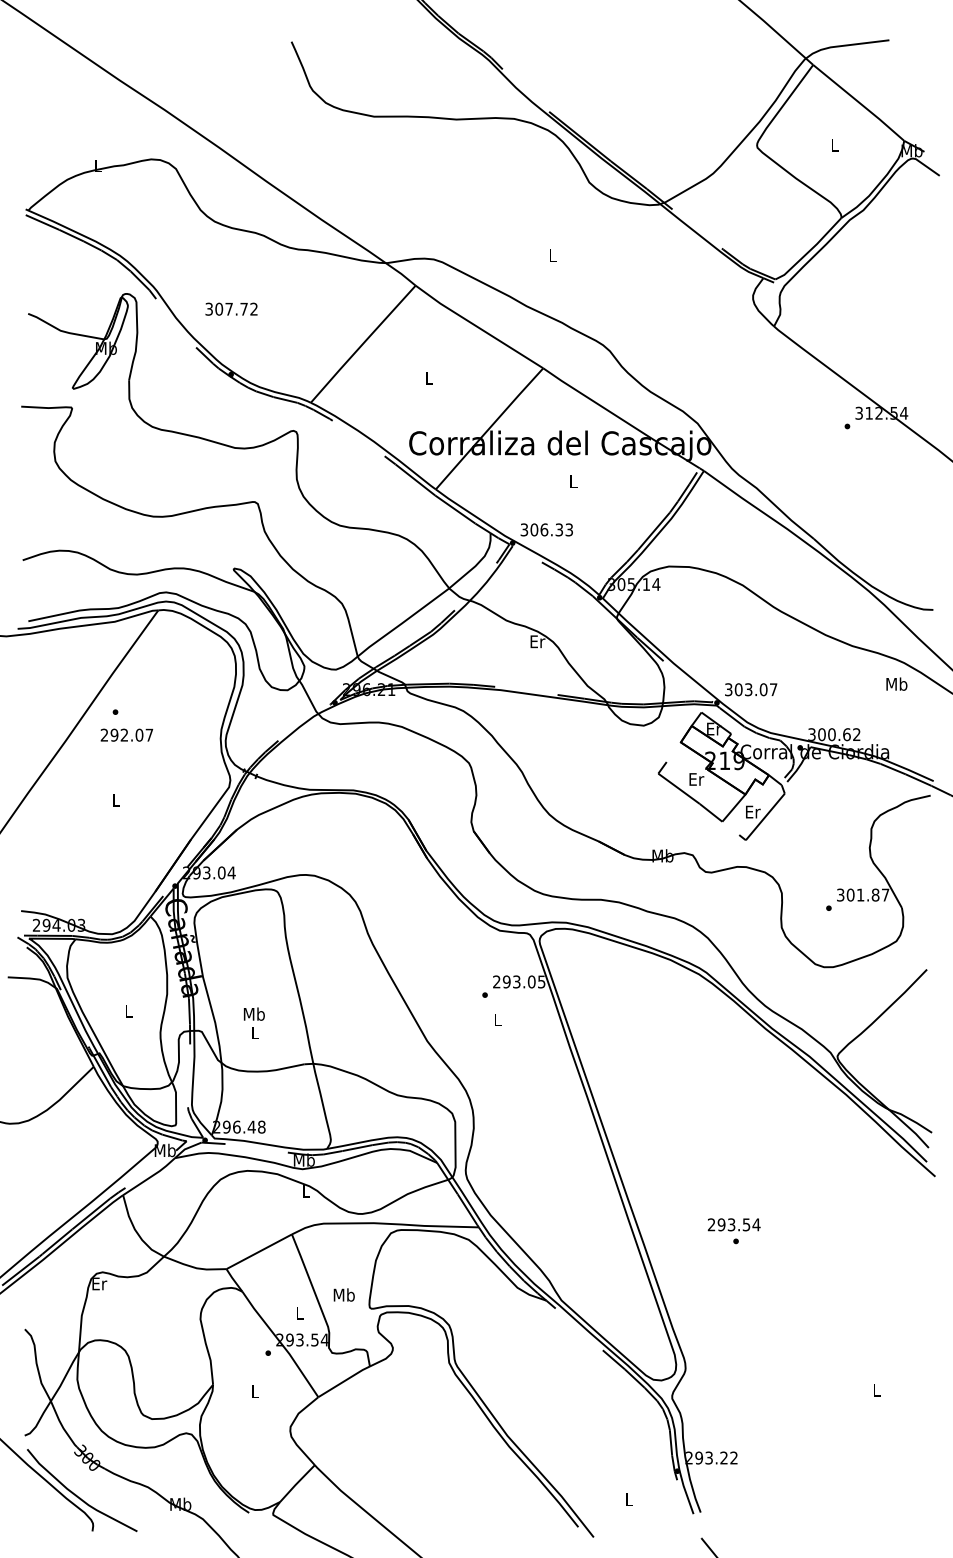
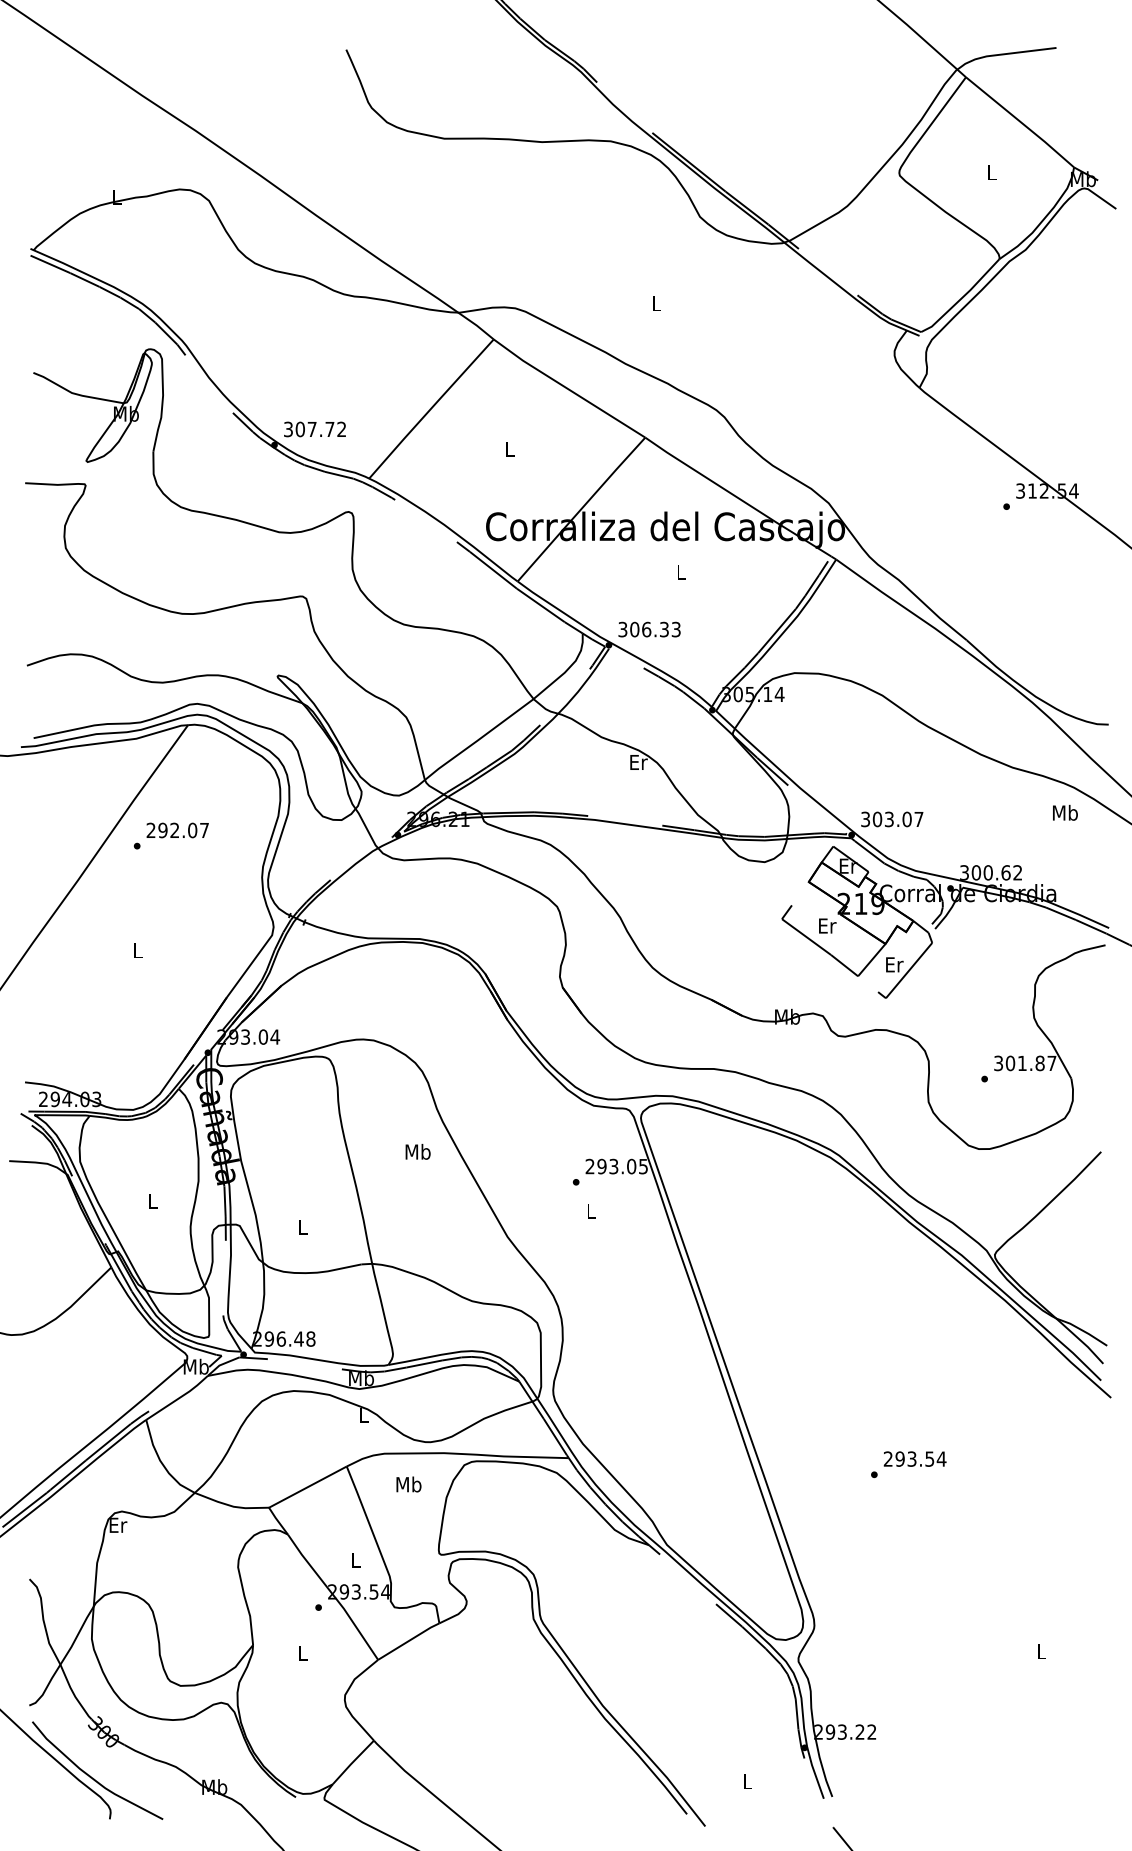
text: (231, 309) -> (314, 429), moved
text: (126, 735) -> (177, 830), moved
text: (253, 1013) -> (417, 1151), moved
text: (733, 1224) -> (914, 1458), moved
text: (343, 1295) -> (408, 1484), moved

